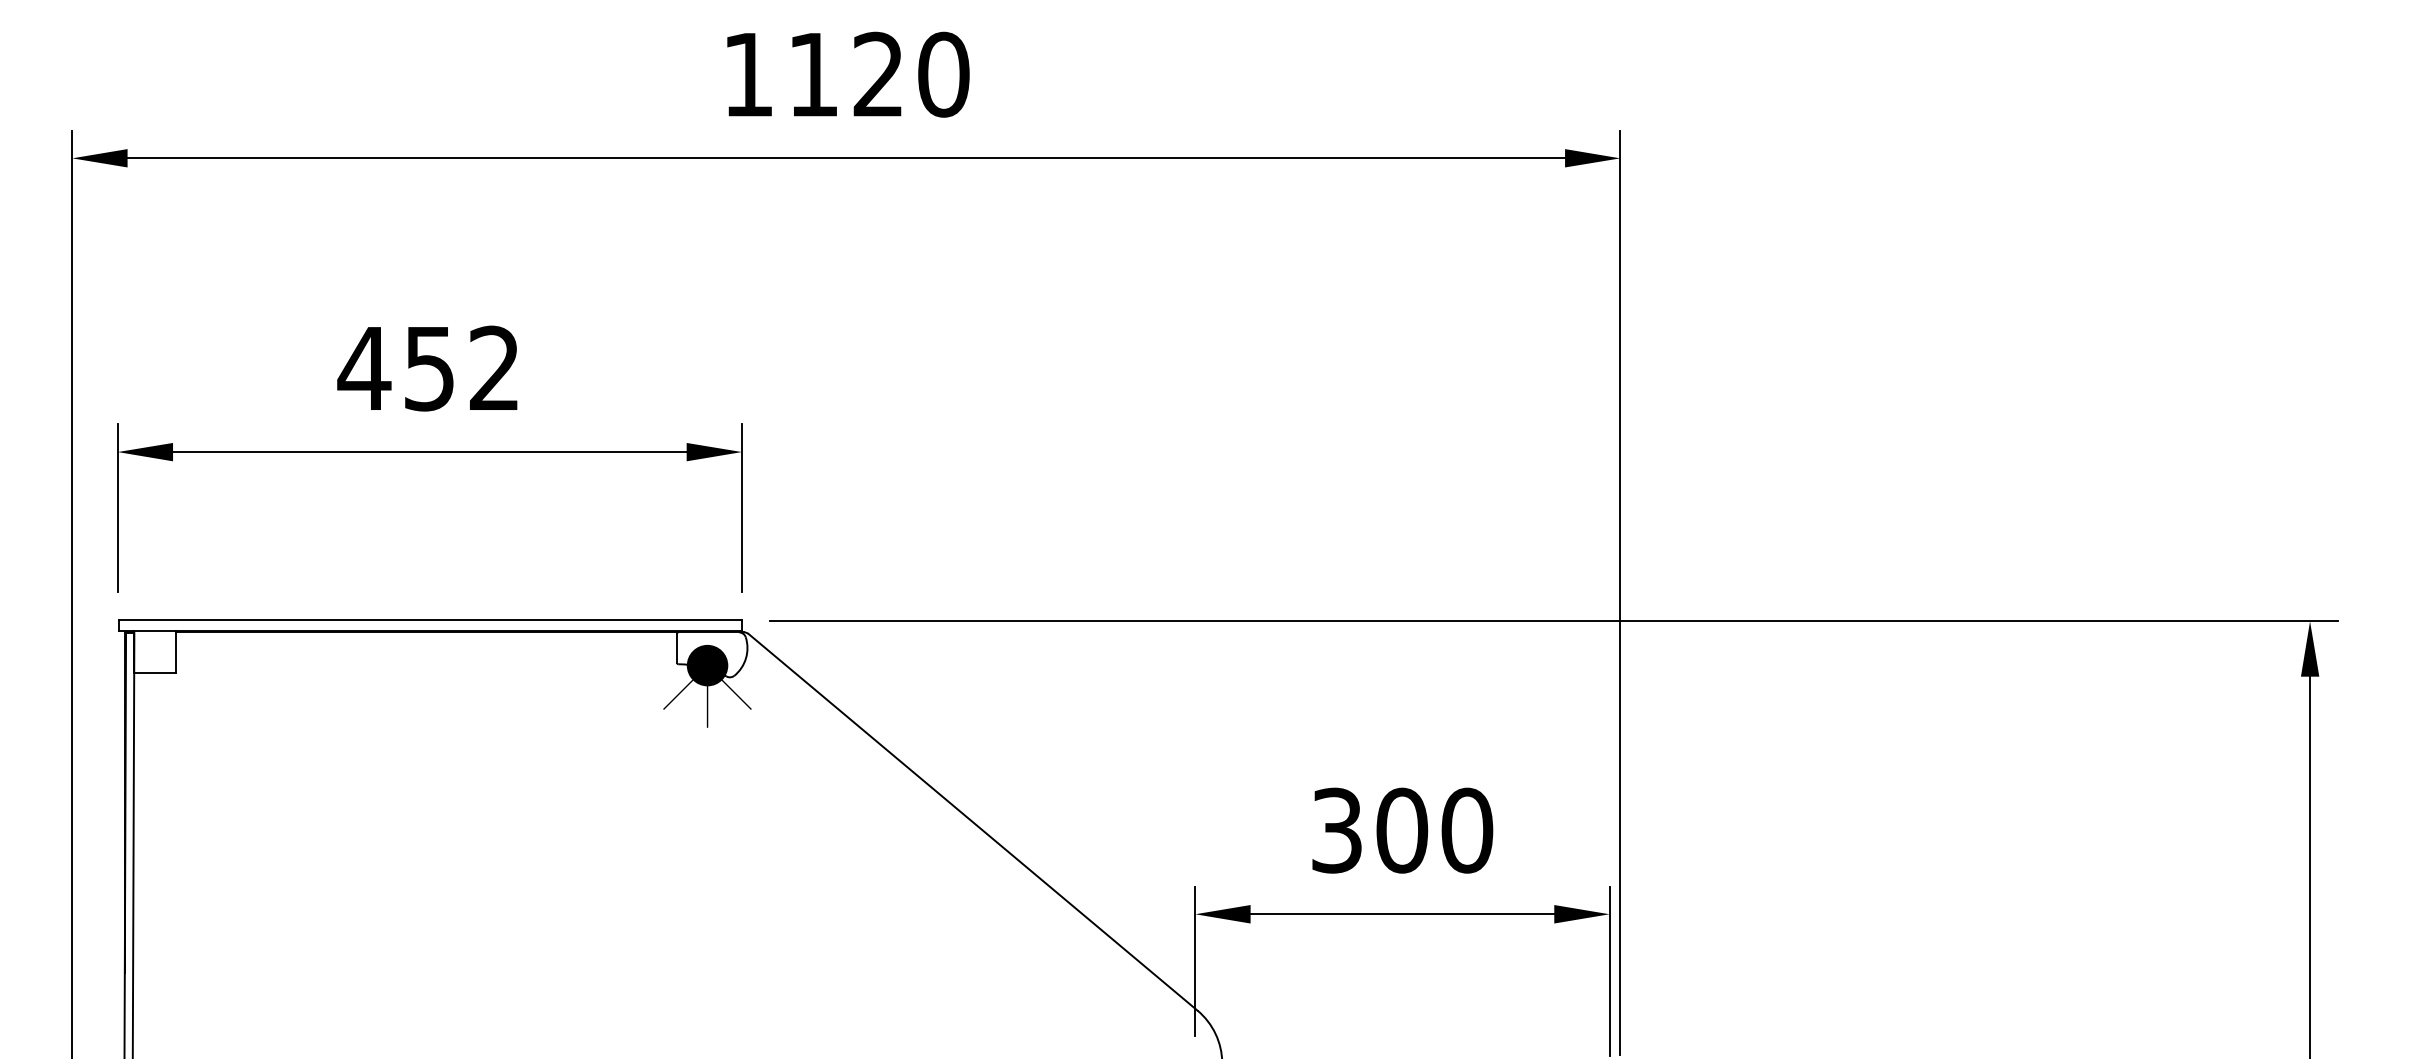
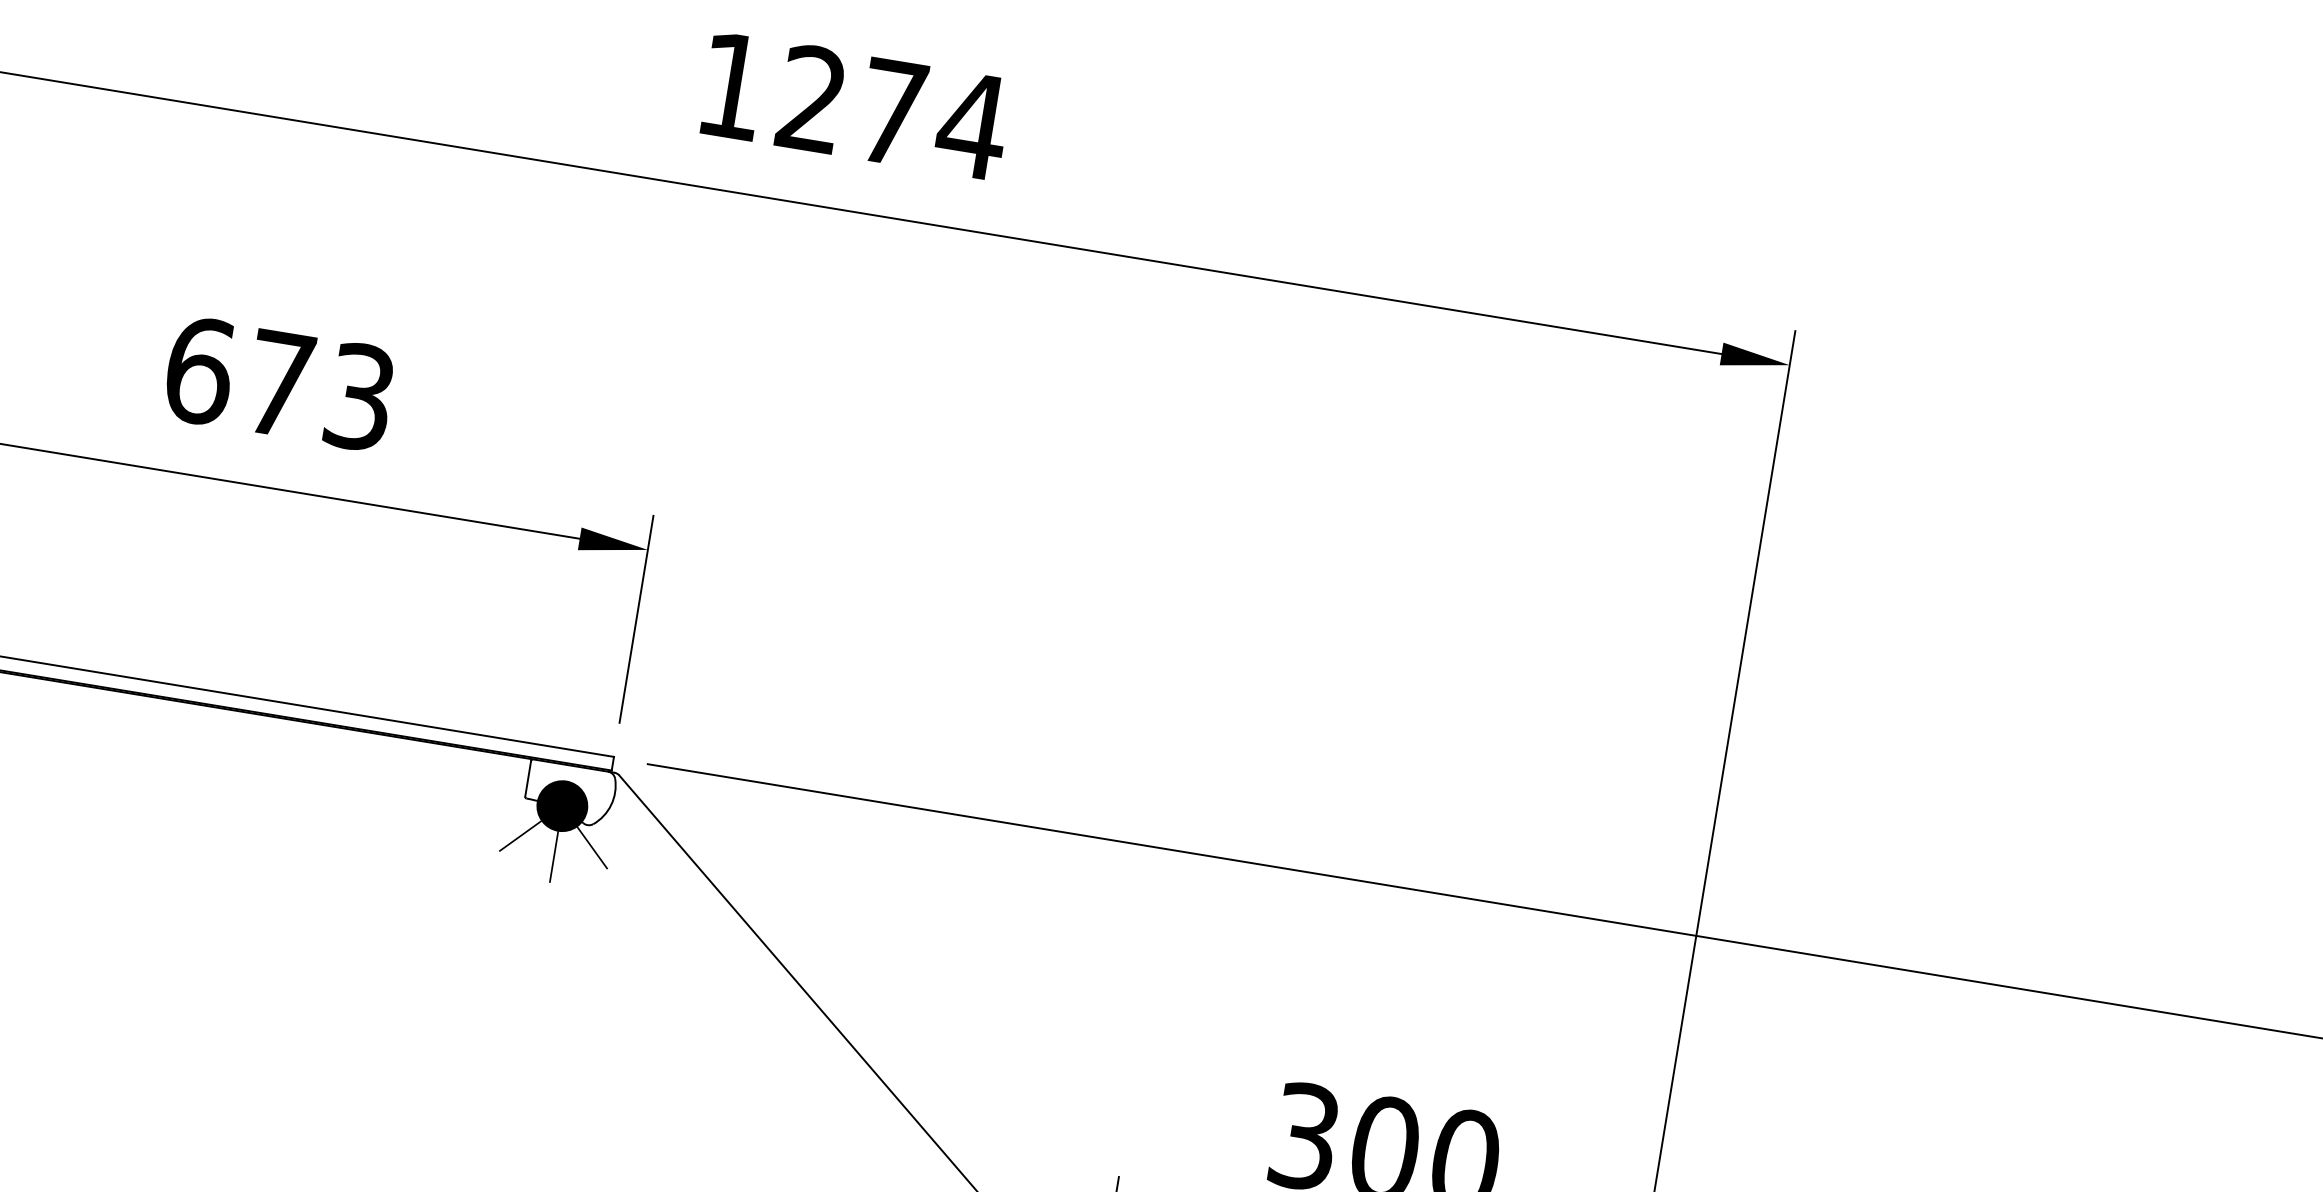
text: (879, 74) -> (893, 112), 1120 -> 1274
text: (428, 368) -> (278, 383), 452 -> 673

